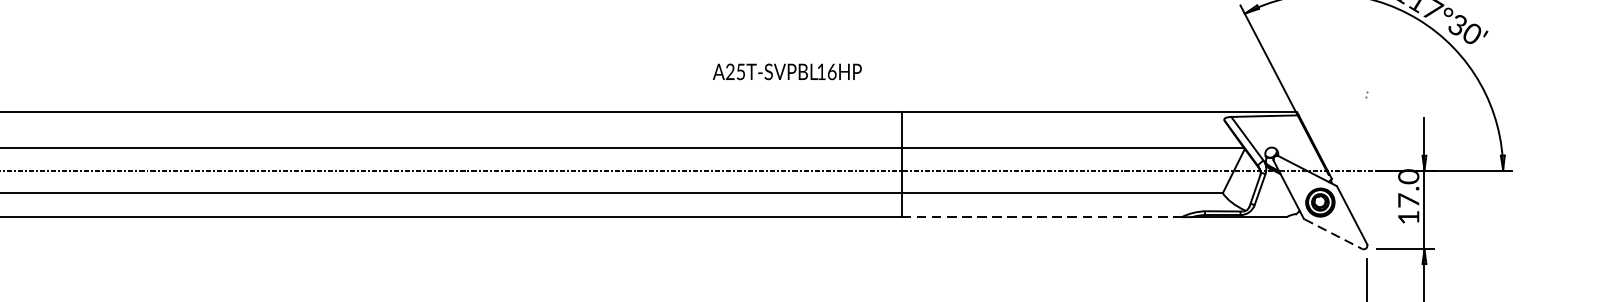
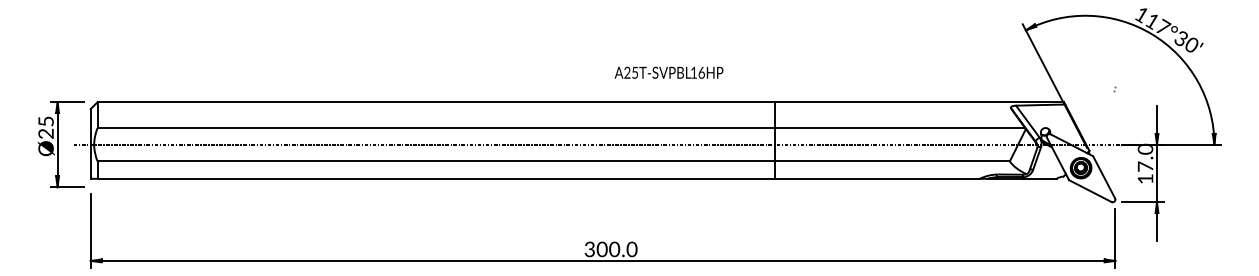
text: (786, 71) -> (668, 72), moved
line: (1042, 216) -> (878, 178), dashed -> solid
line: (1333, 234) -> (1090, 191), dashed -> solid

